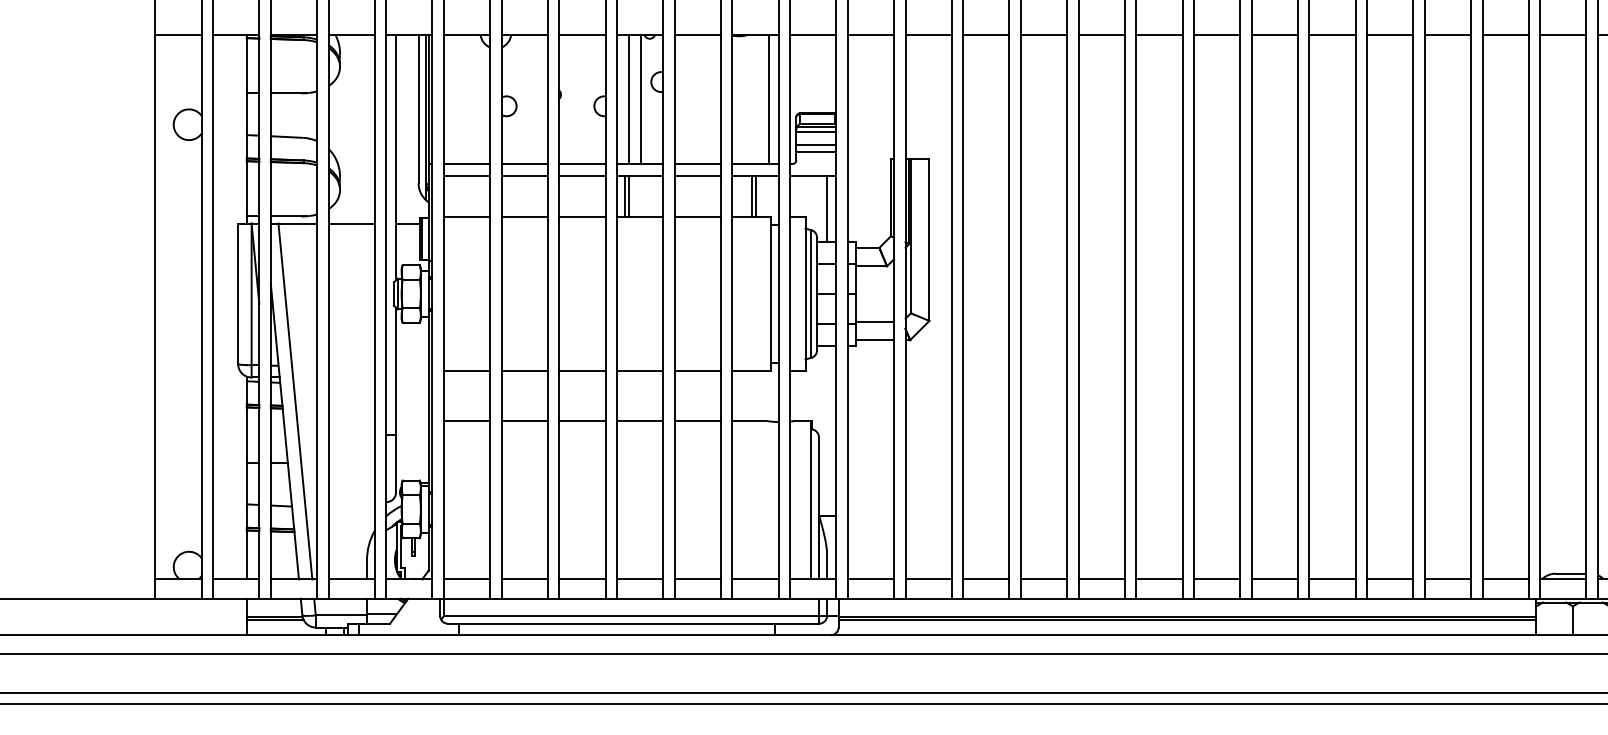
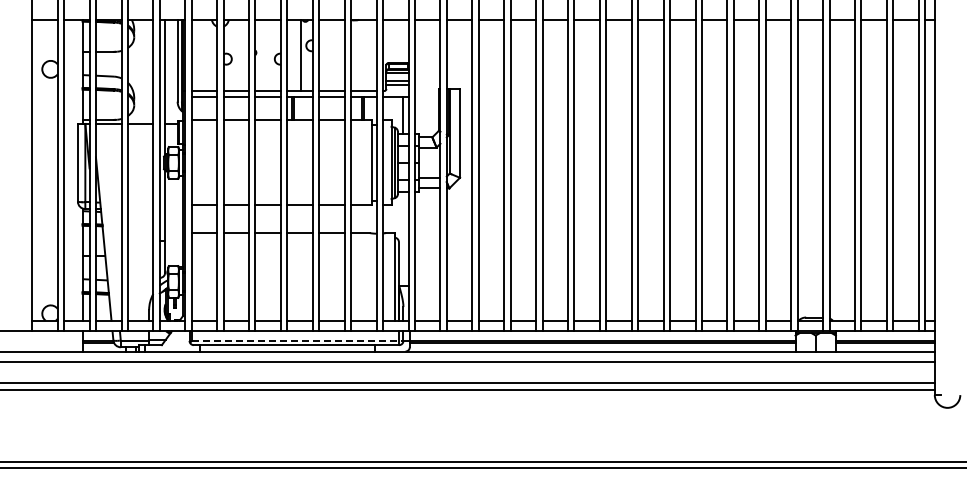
line: (629, 99) -> (294, 55), removed
line: (769, 99) -> (371, 55), removed
line: (295, 401) -> (109, 222), removed
line: (635, 615) -> (297, 340), solid -> dashed

